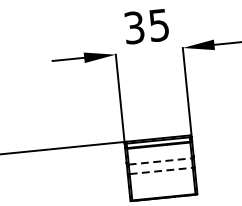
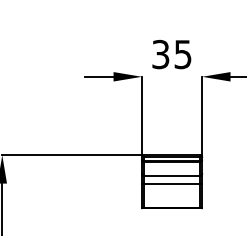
line: (160, 161) -> (172, 175), dashed -> solid
line: (161, 171) -> (172, 184), dashed -> solid

